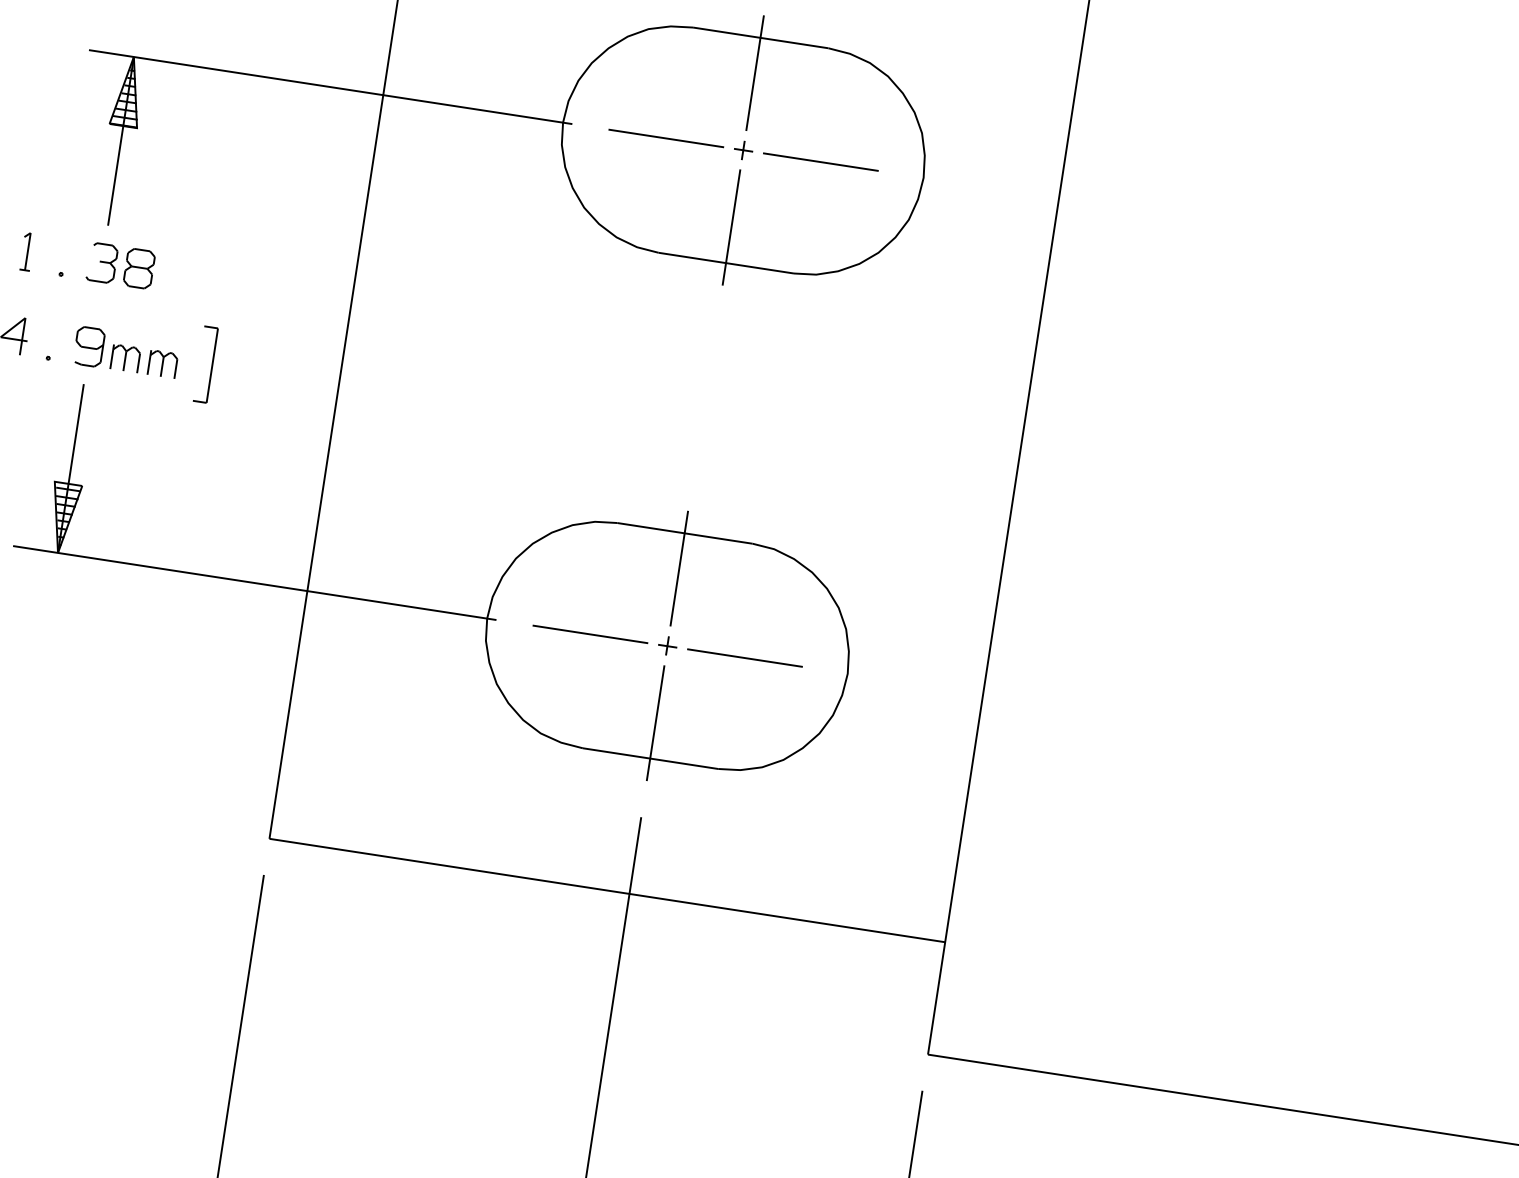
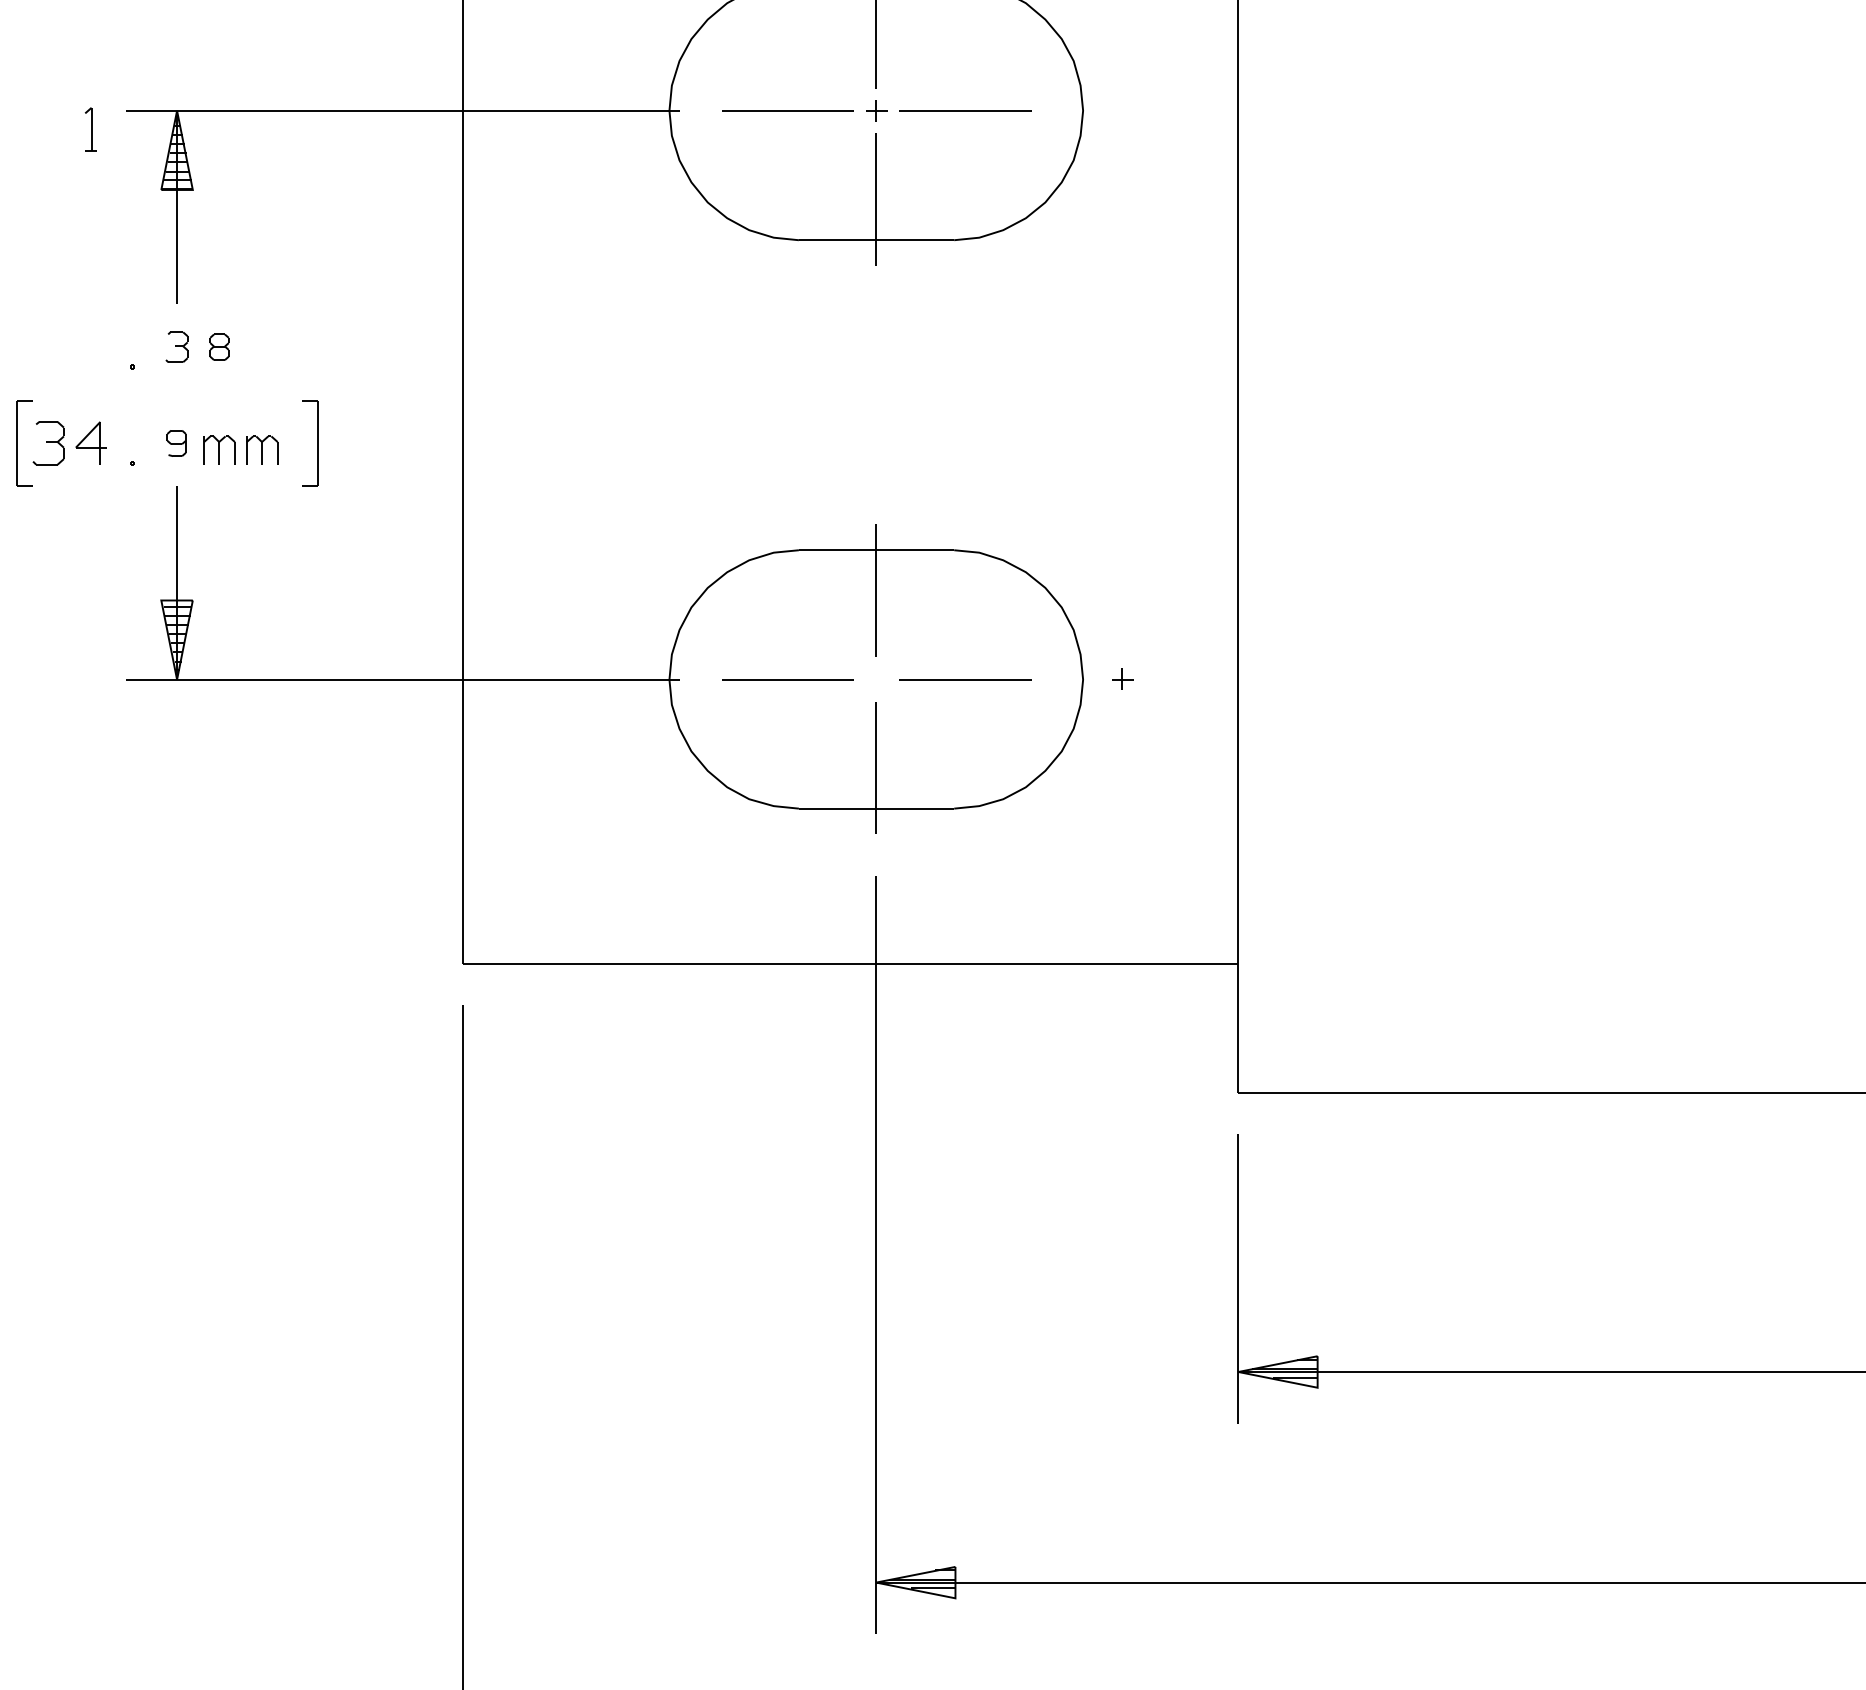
part: (26, 251) -> (90, 129), moved
part: (101, 263) -> (176, 347), size x0.7
part: (139, 269) -> (219, 347), size x0.6
part: (88, 346) -> (176, 443), size x0.6
part: (667, 645) -> (1122, 678), moved

